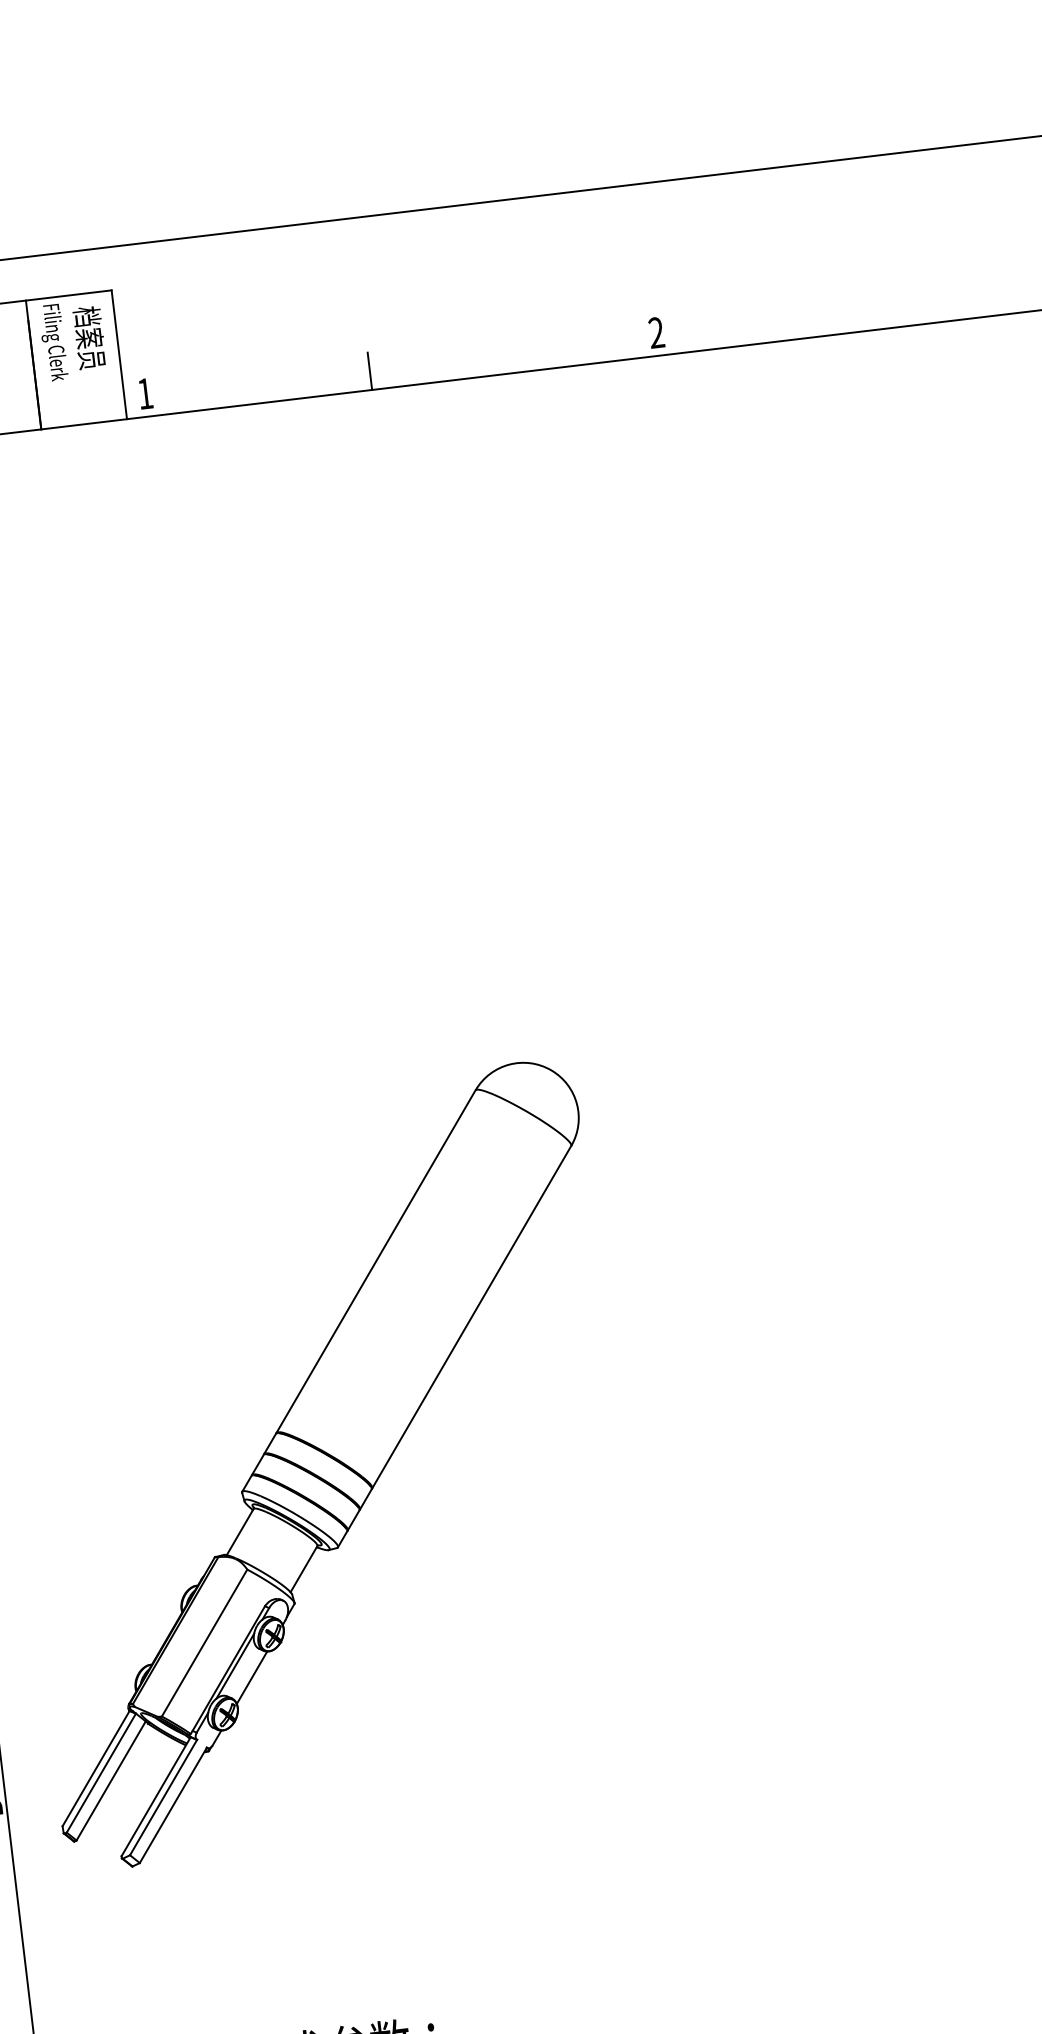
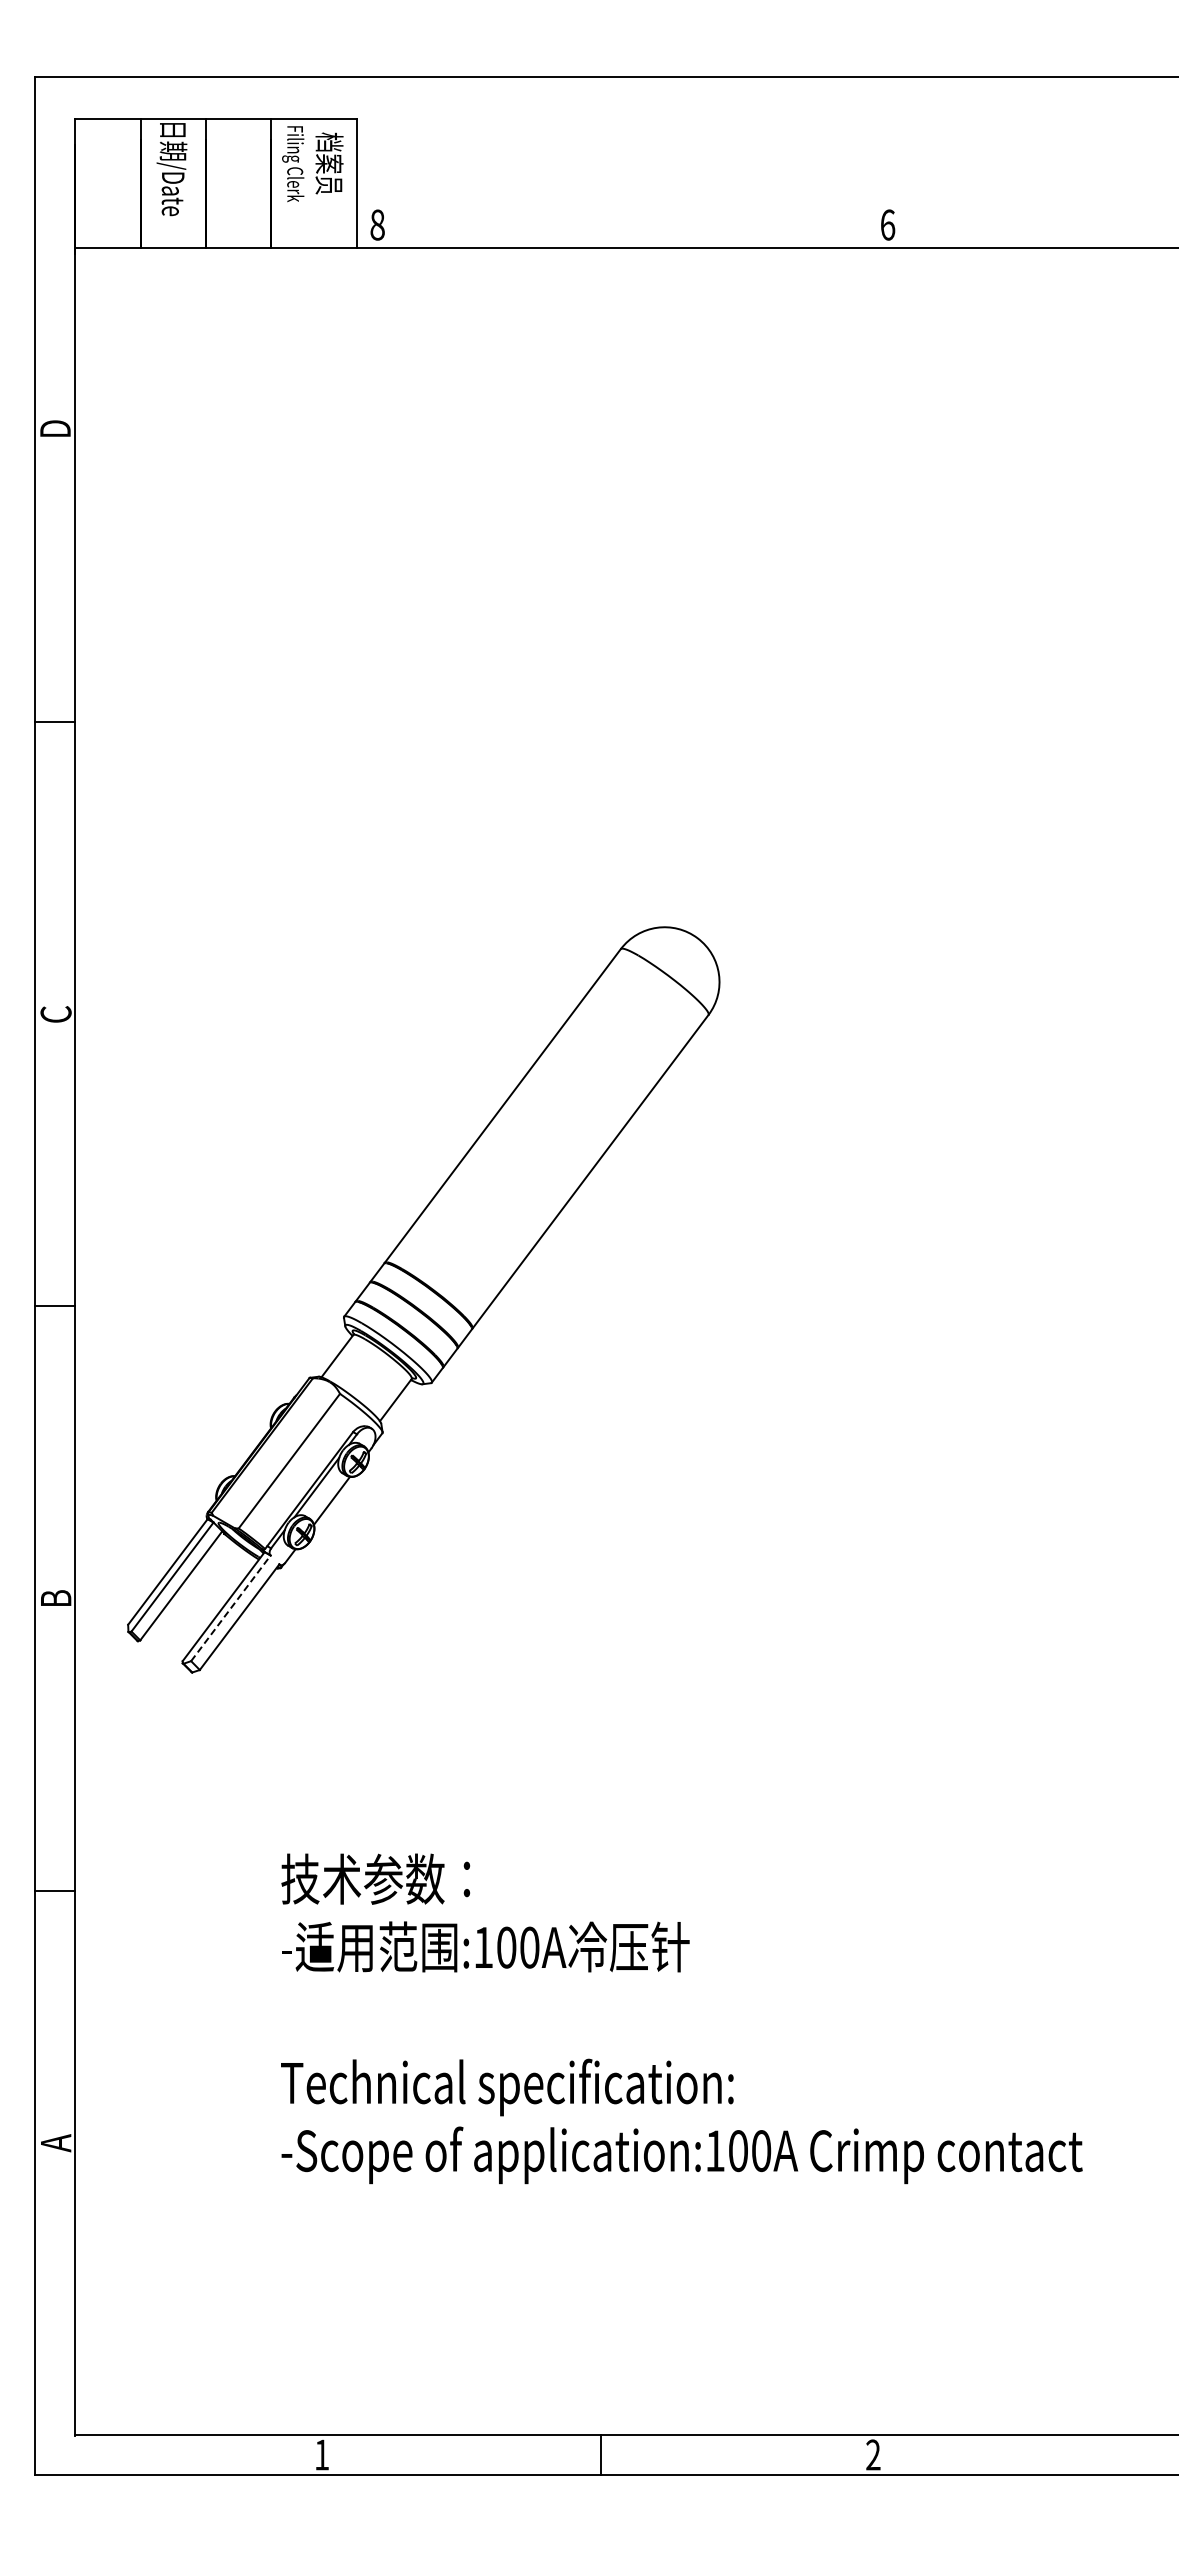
text: (656, 332) -> (887, 224), 2 -> 6
line: (370, 370) -> (601, 228), removed
text: (145, 393) -> (377, 224), 1 -> 8
line: (164, 1796) -> (231, 1607), solid -> dashed

